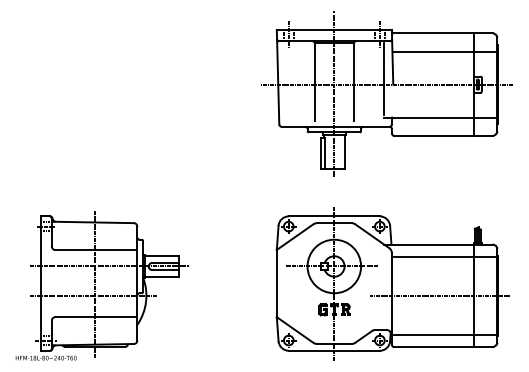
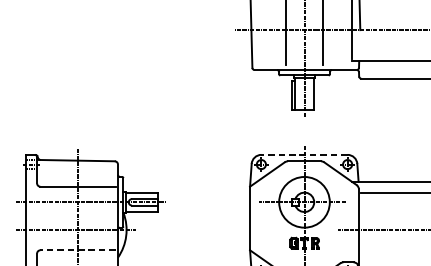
line: (334, 216) -> (304, 155), solid -> dashed
line: (95, 317) -> (78, 250), solid -> dashed

